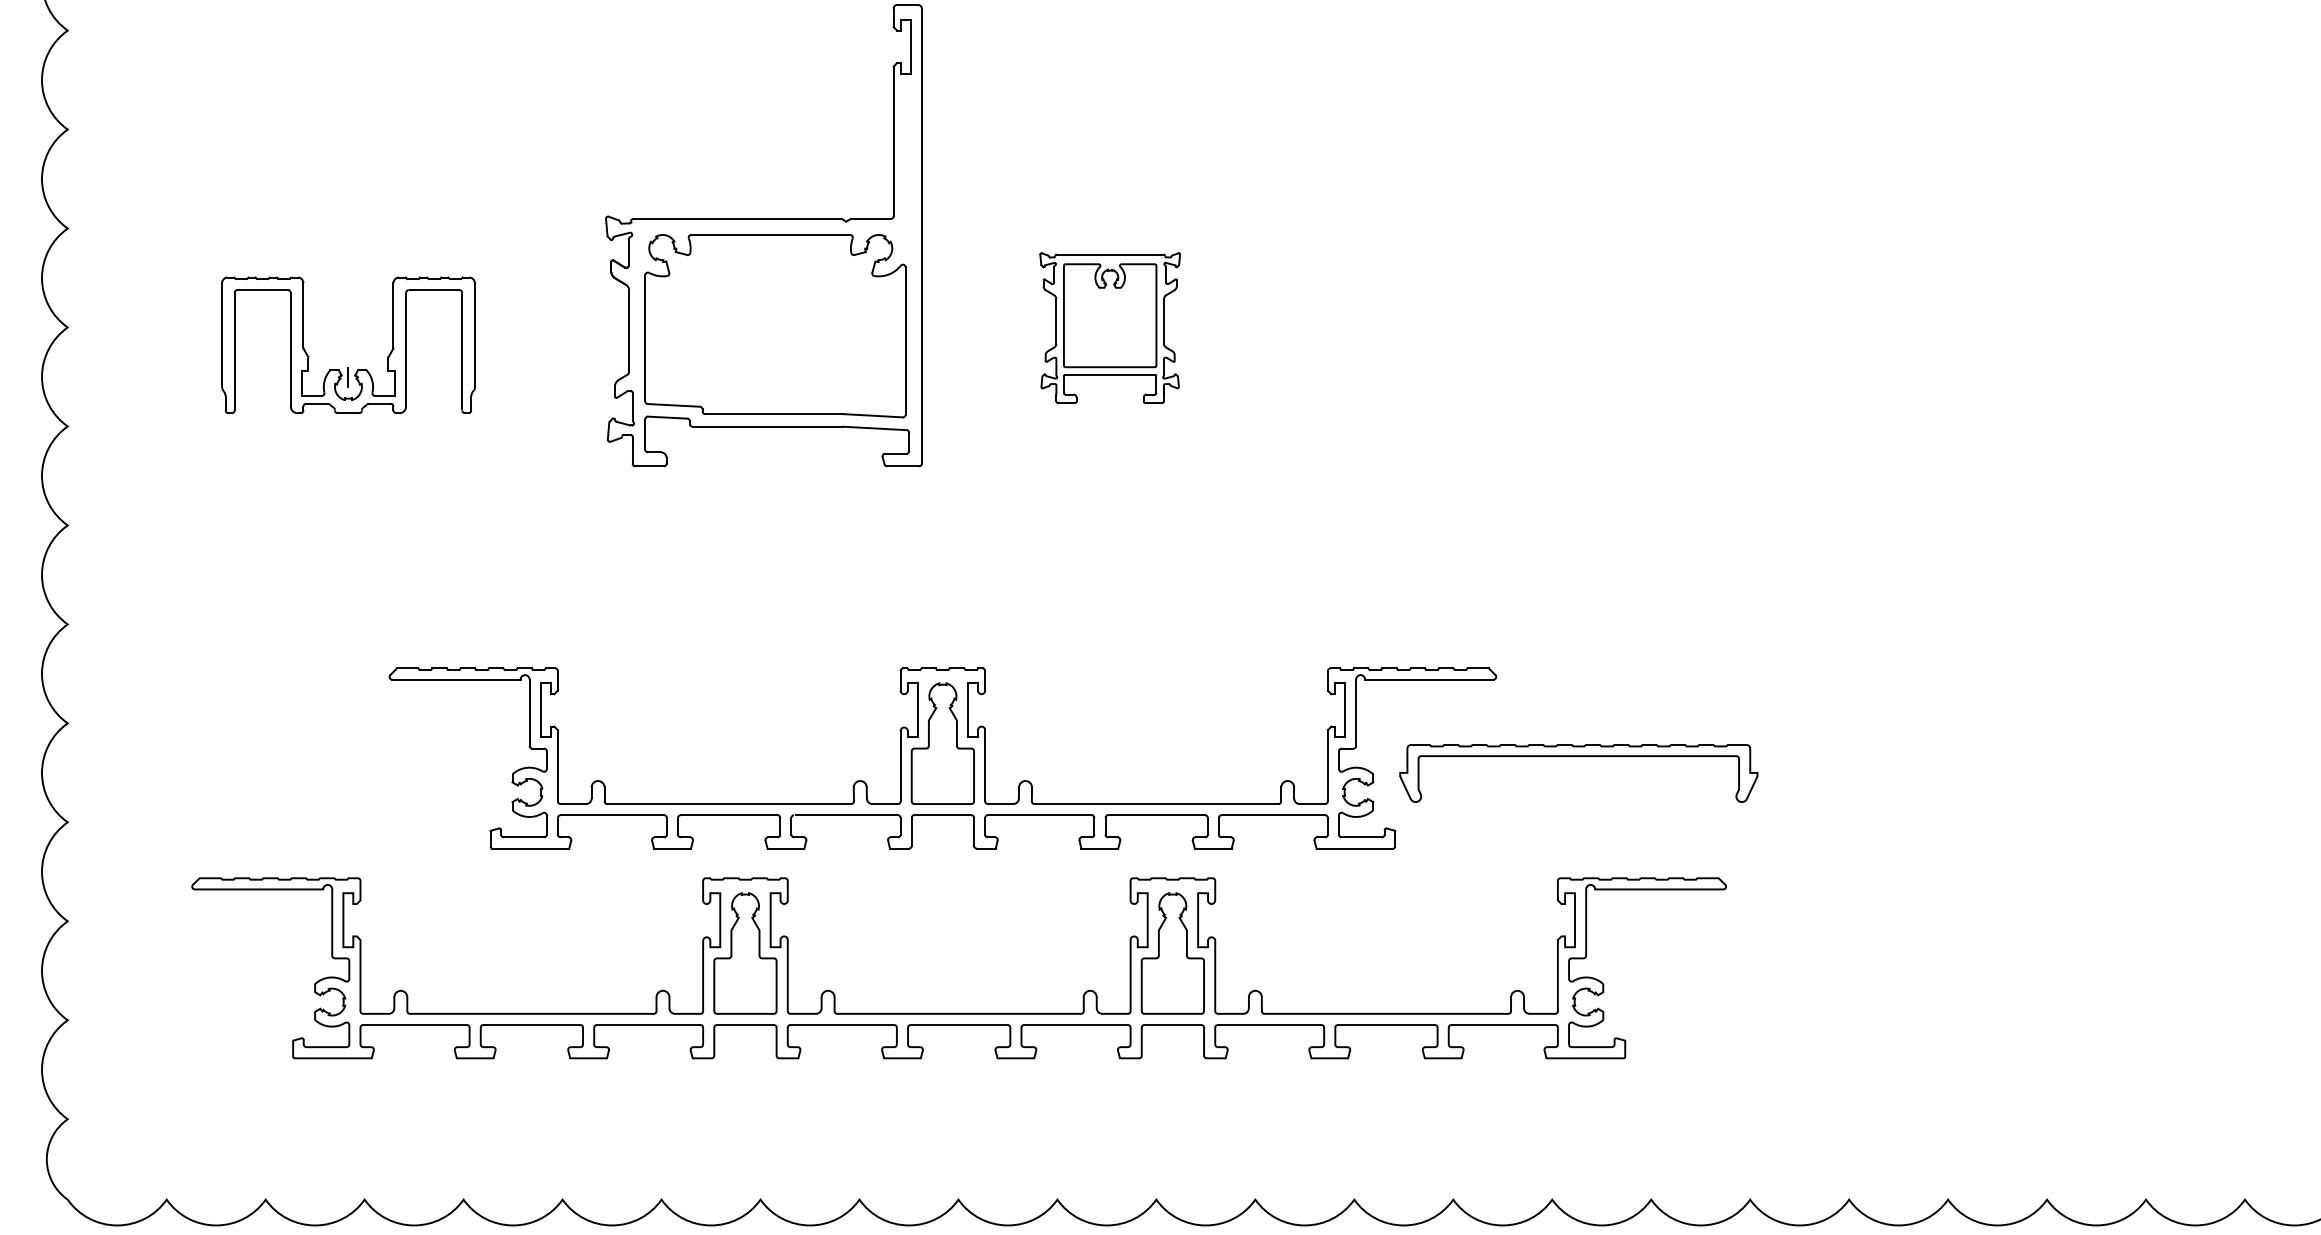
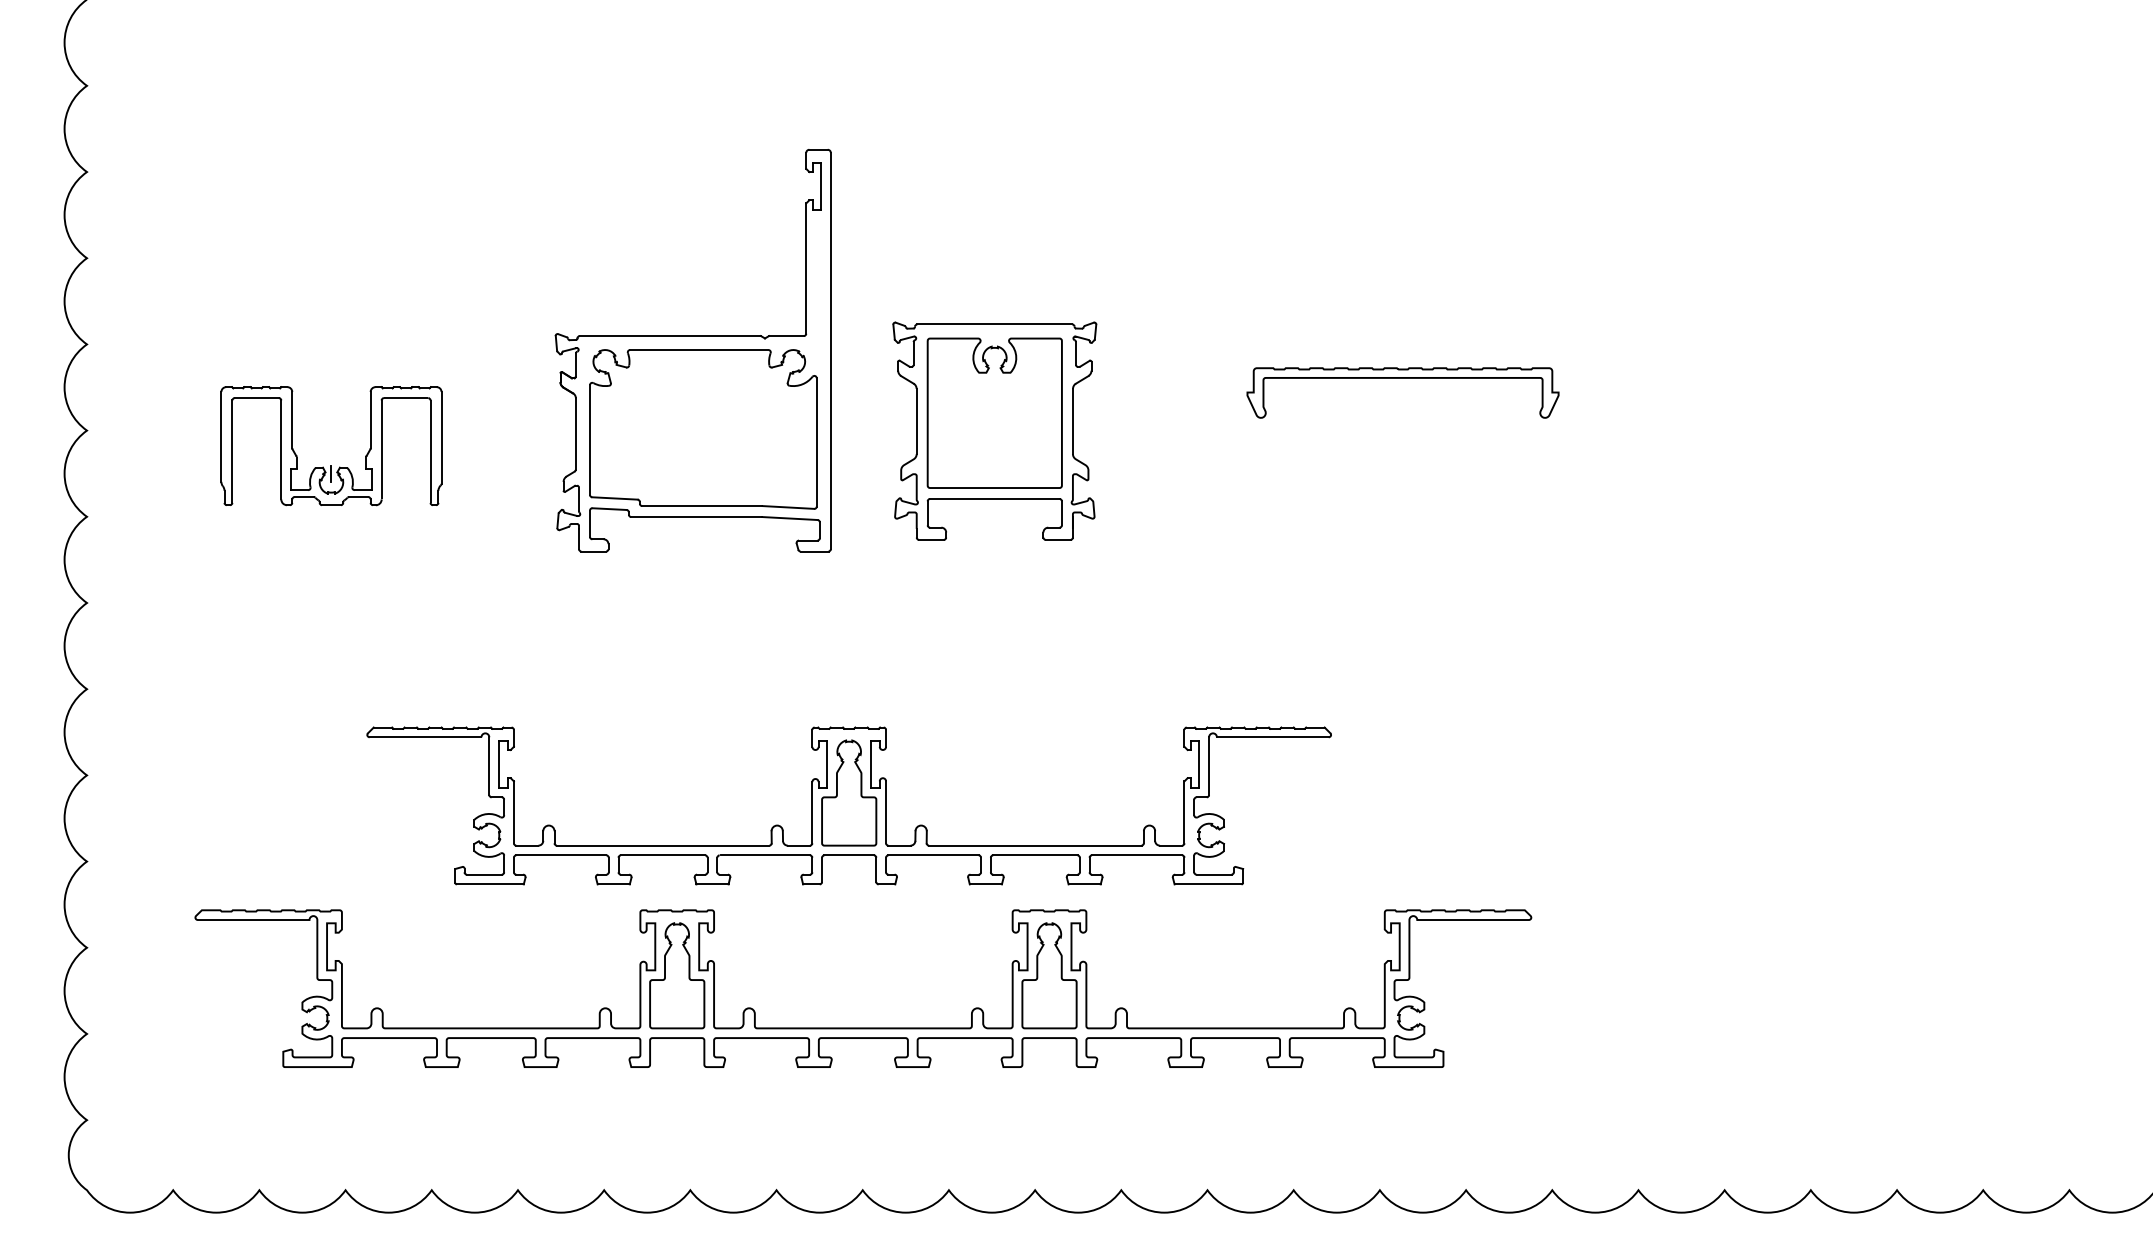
part: (1109, 327) -> (994, 430), size x1.67
part: (1578, 756) -> (1402, 378), moved

